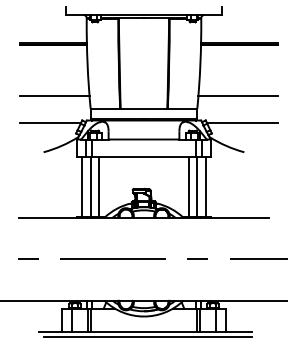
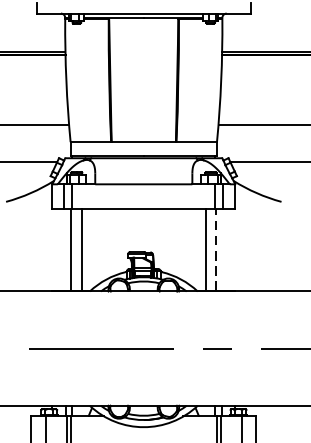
line: (82, 187) -> (59, 250), removed
line: (196, 187) -> (215, 250), solid -> dashed
line: (205, 187) -> (228, 250), removed

